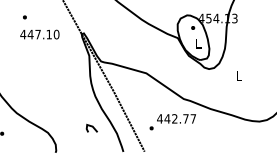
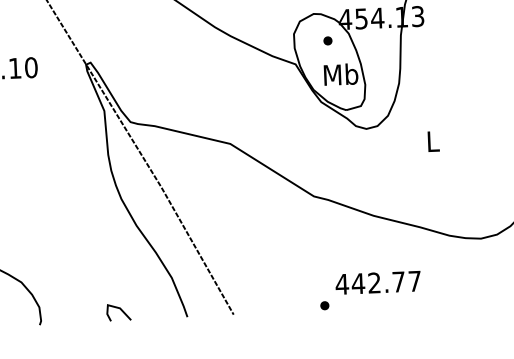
text: (198, 43) -> (341, 74), L -> Mb
text: (172, 122) -> (369, 291), moved
line: (91, 127) -> (117, 310), moved

